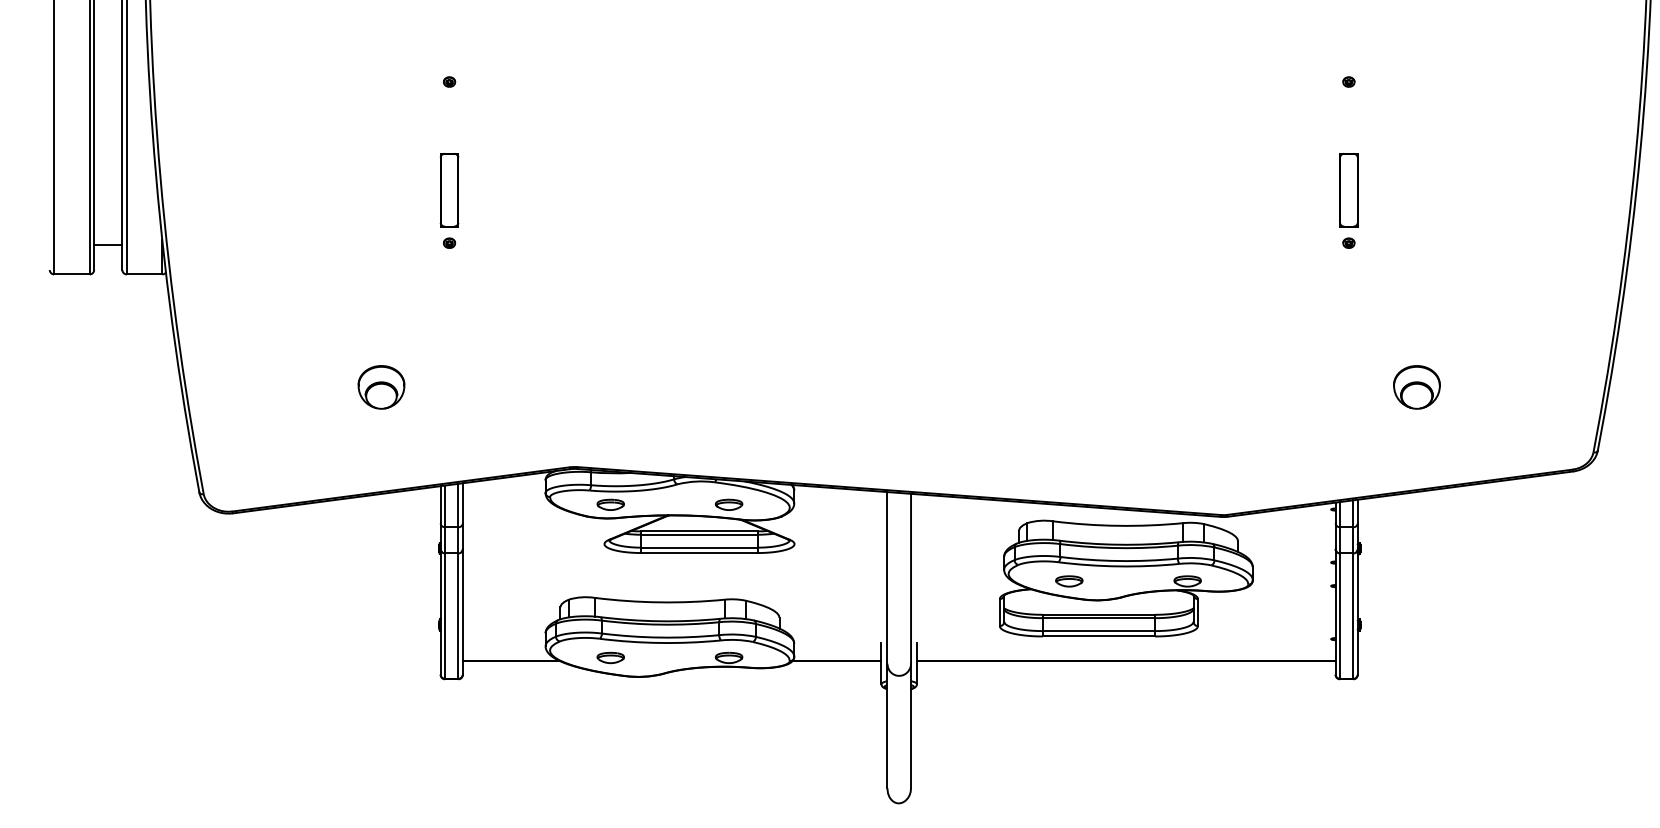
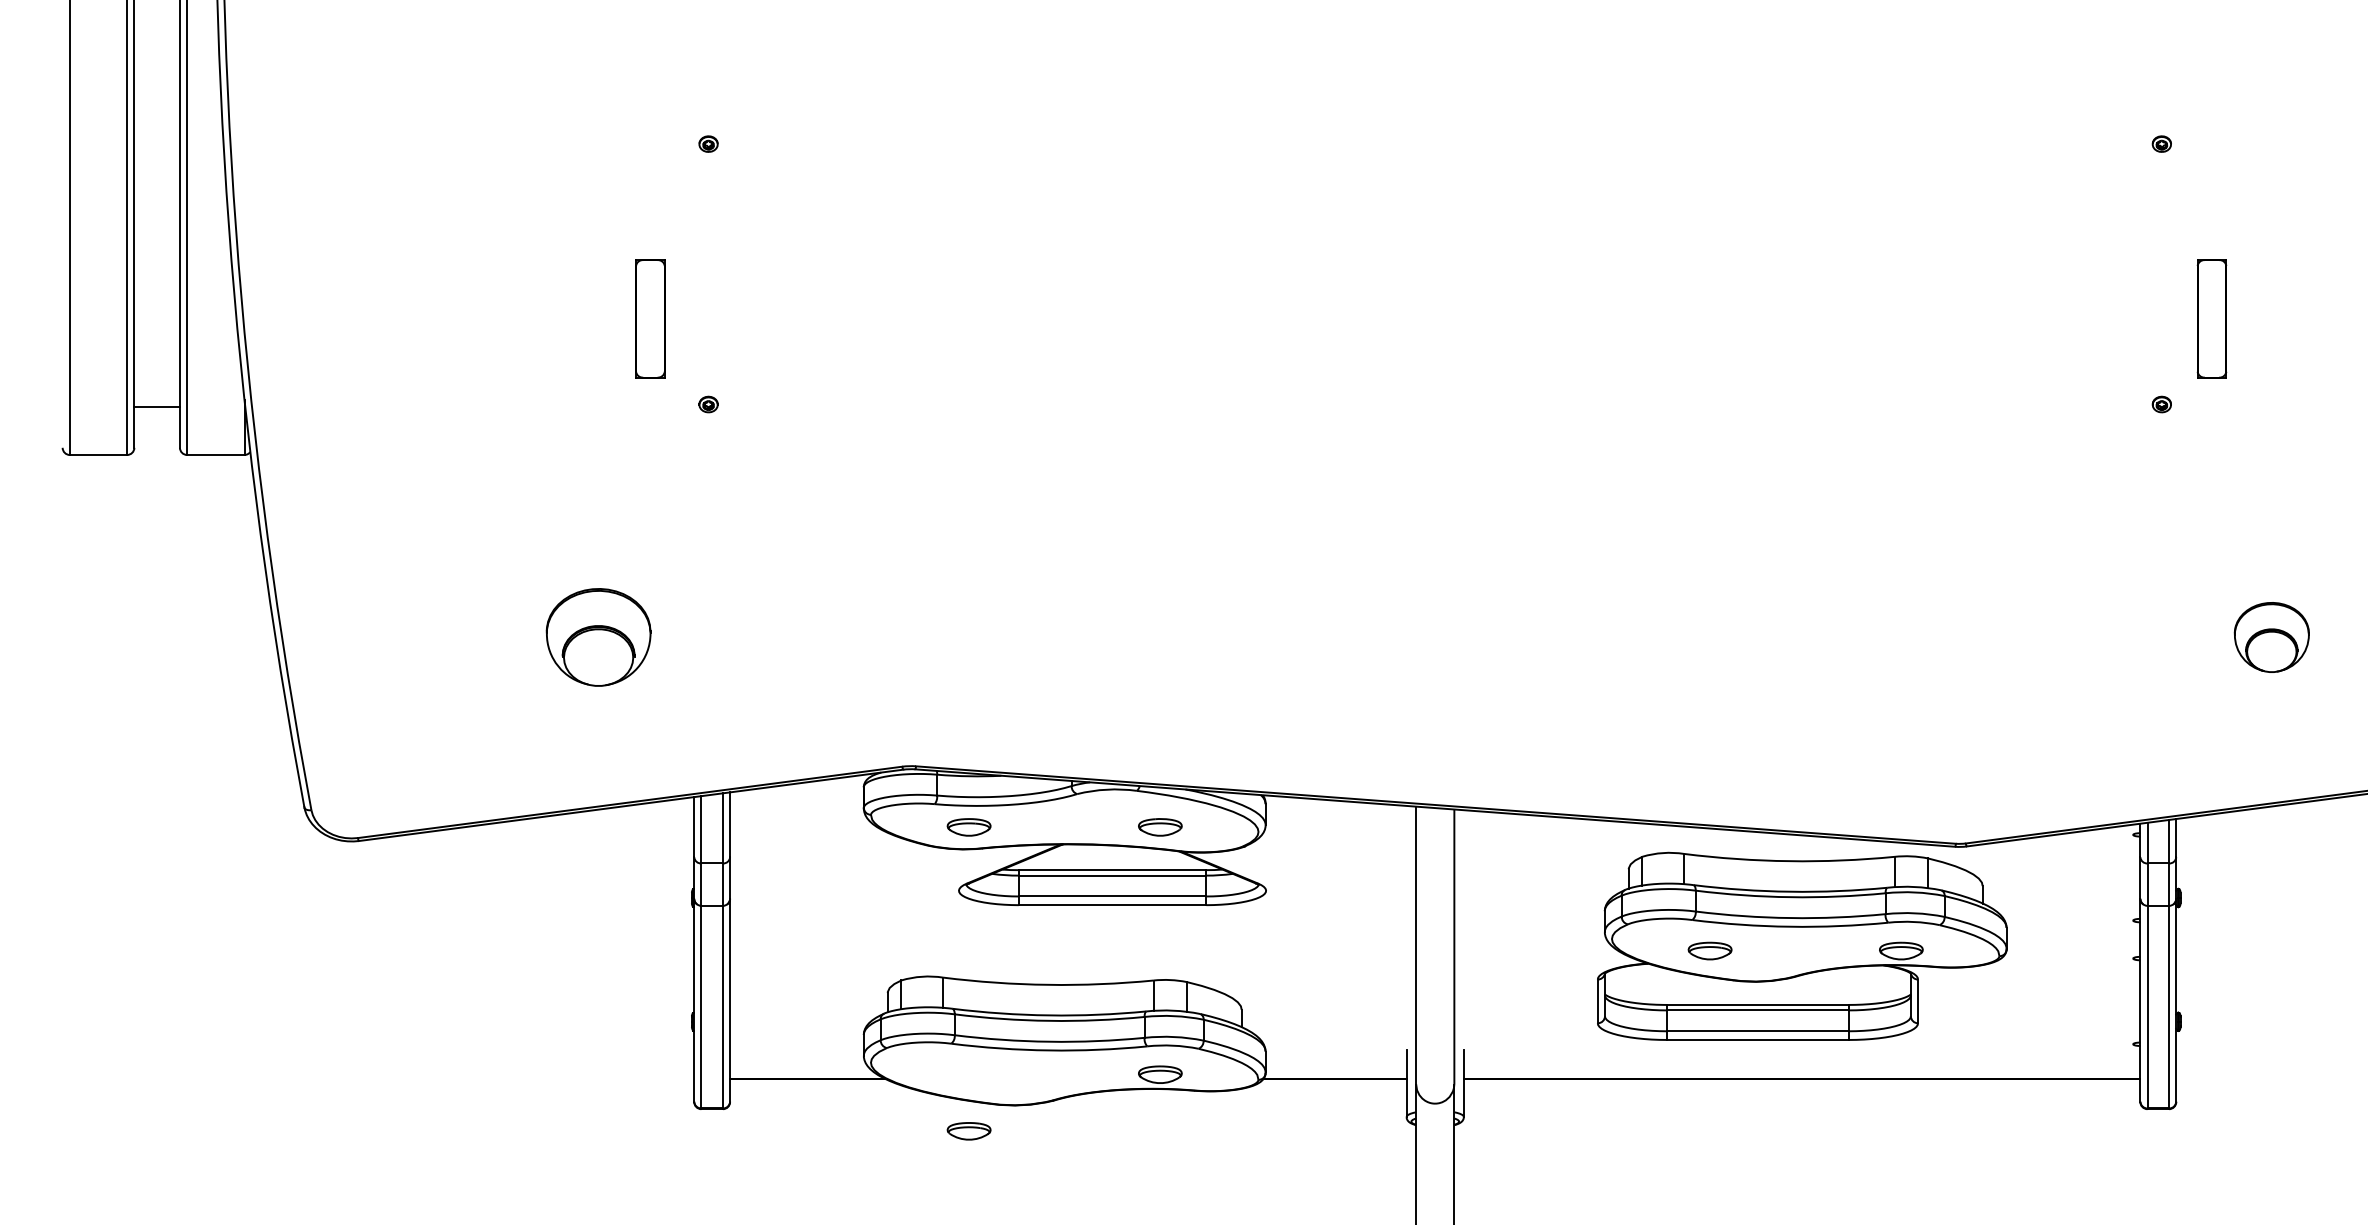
part: (449, 190) -> (650, 319), moved
part: (1348, 190) -> (2211, 319), moved
part: (381, 387) -> (598, 637), size x1.4
part: (610, 657) -> (968, 1130), moved

